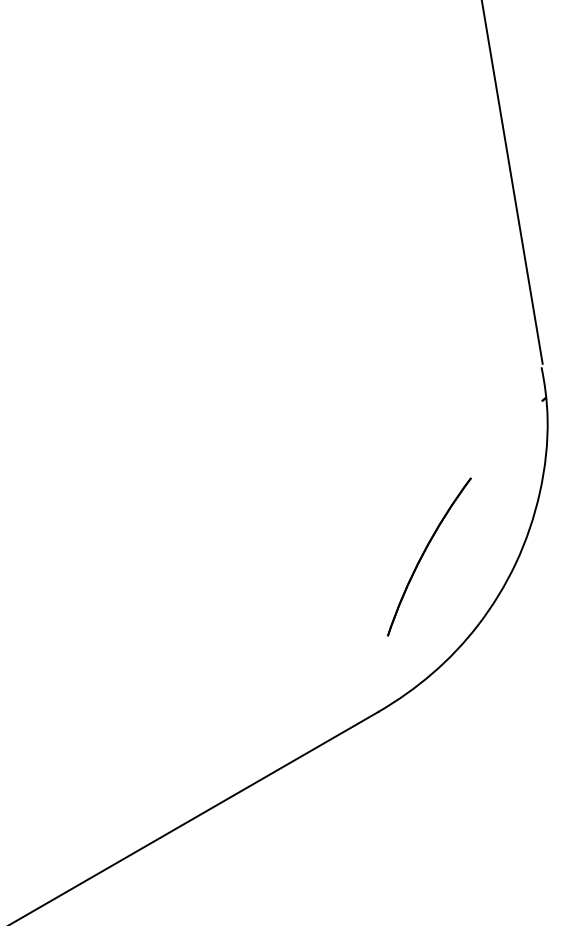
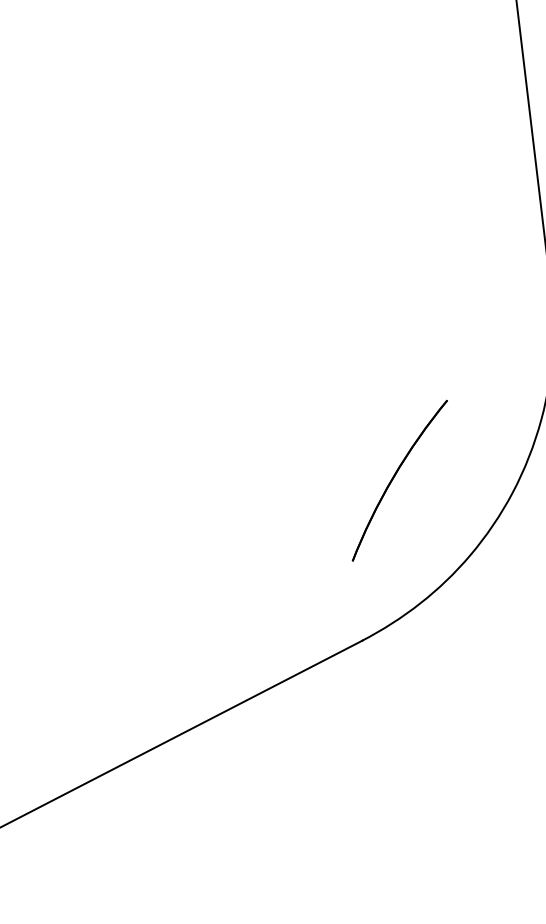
part: (429, 556) -> (400, 480), moved

